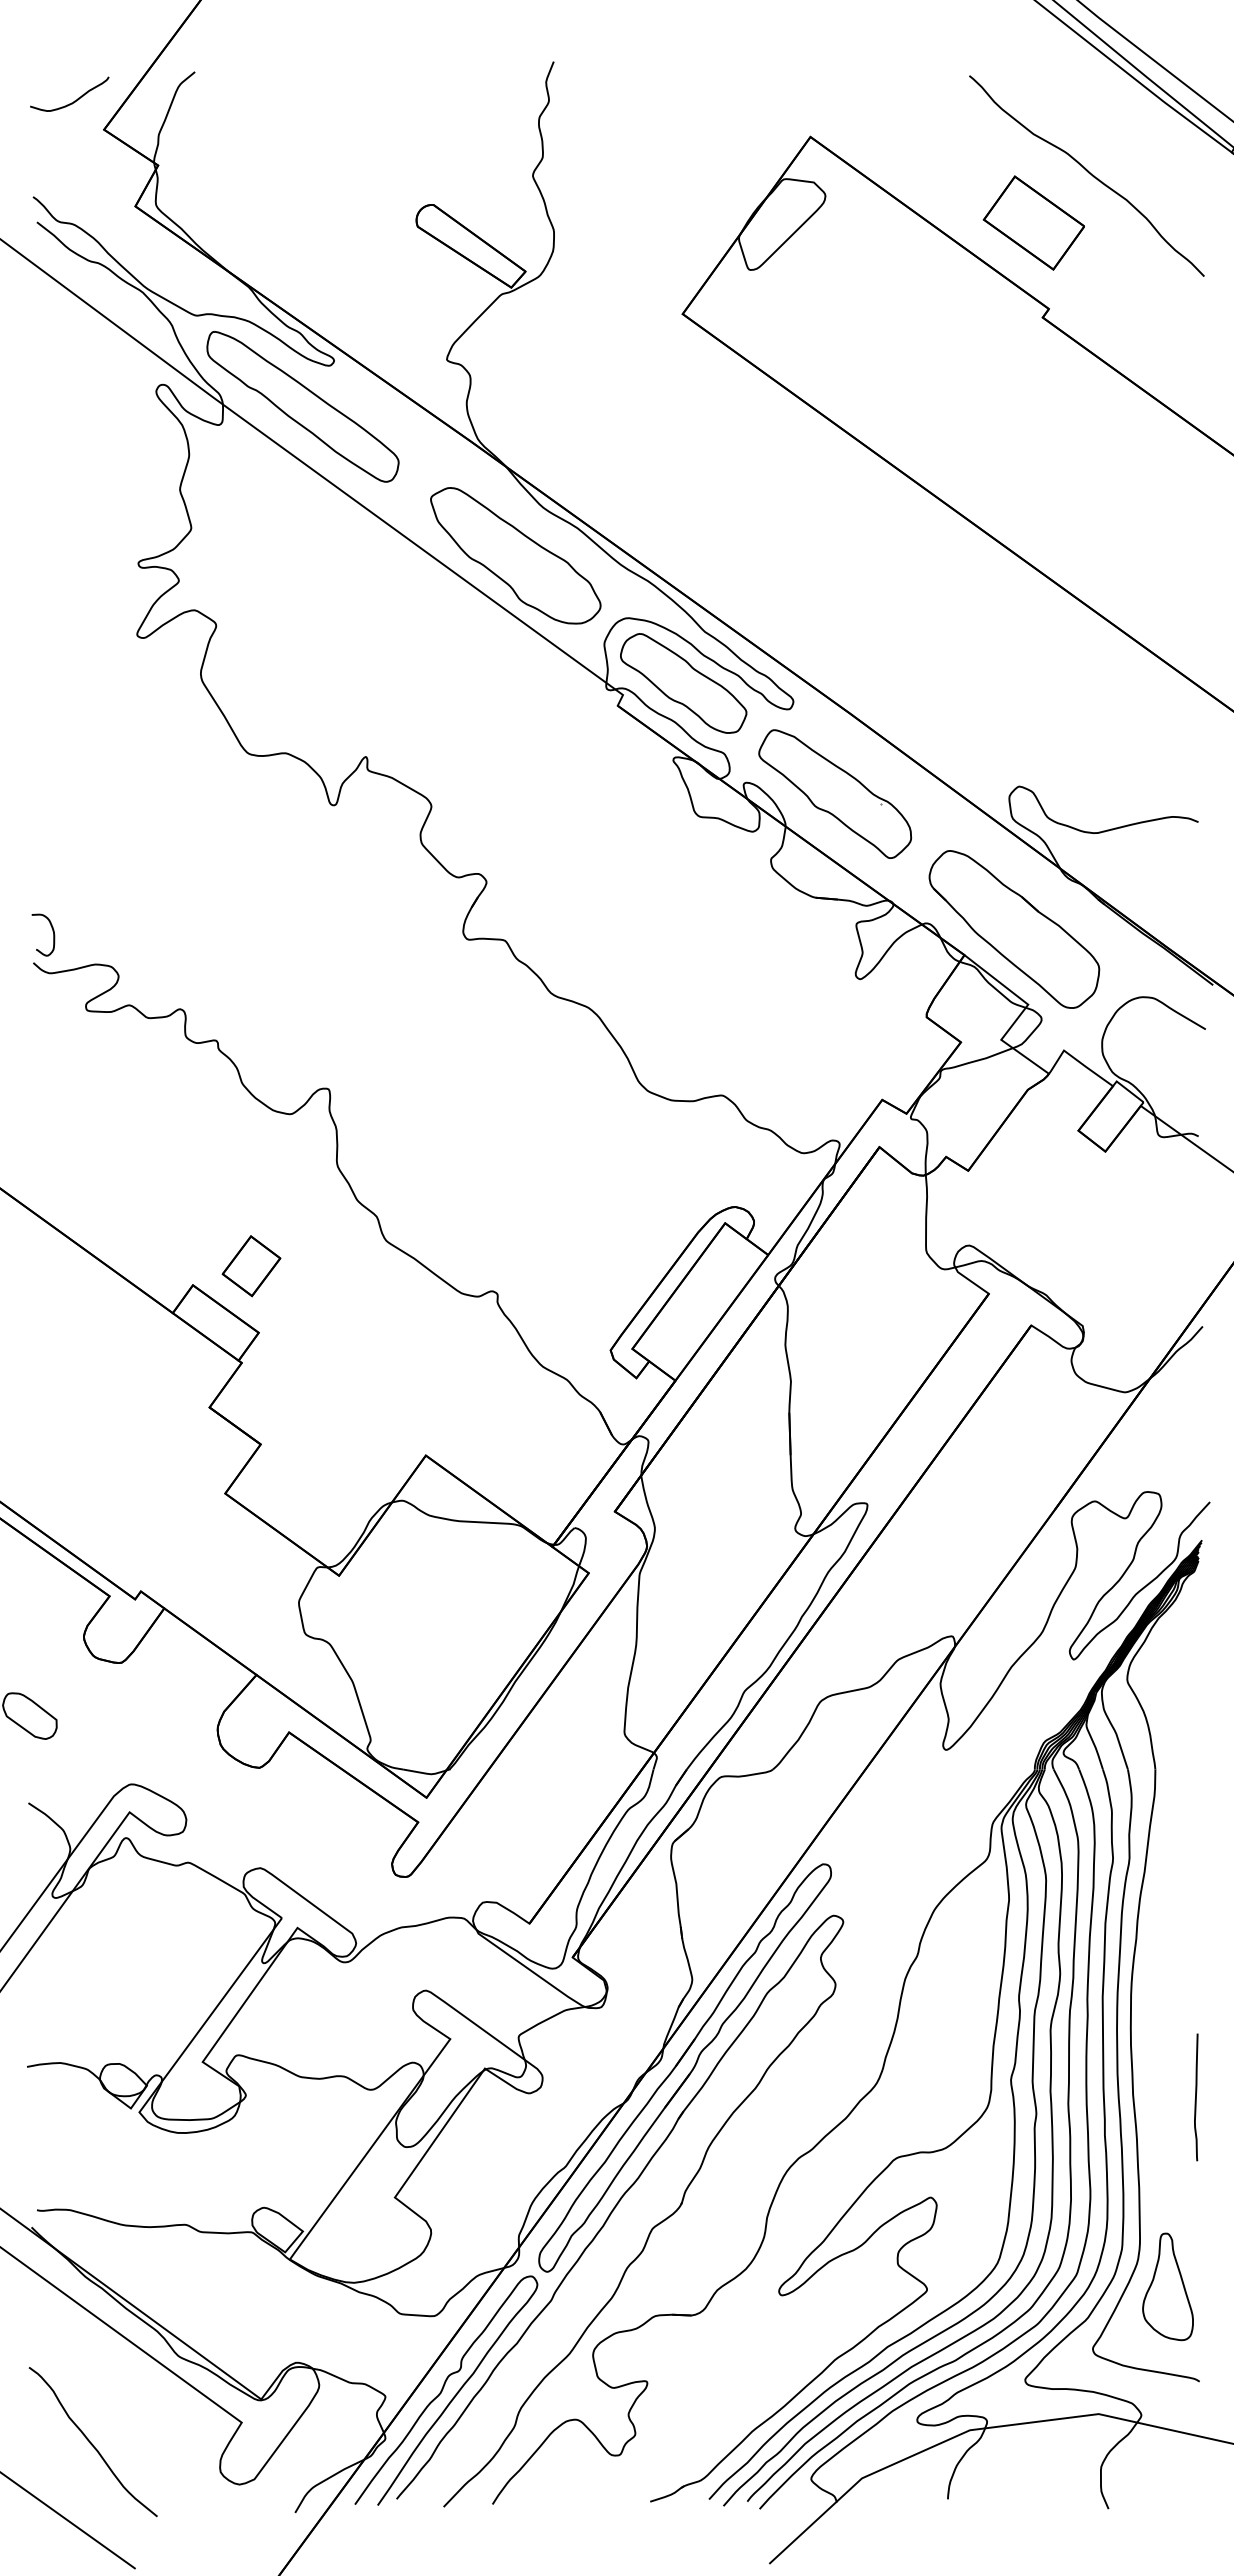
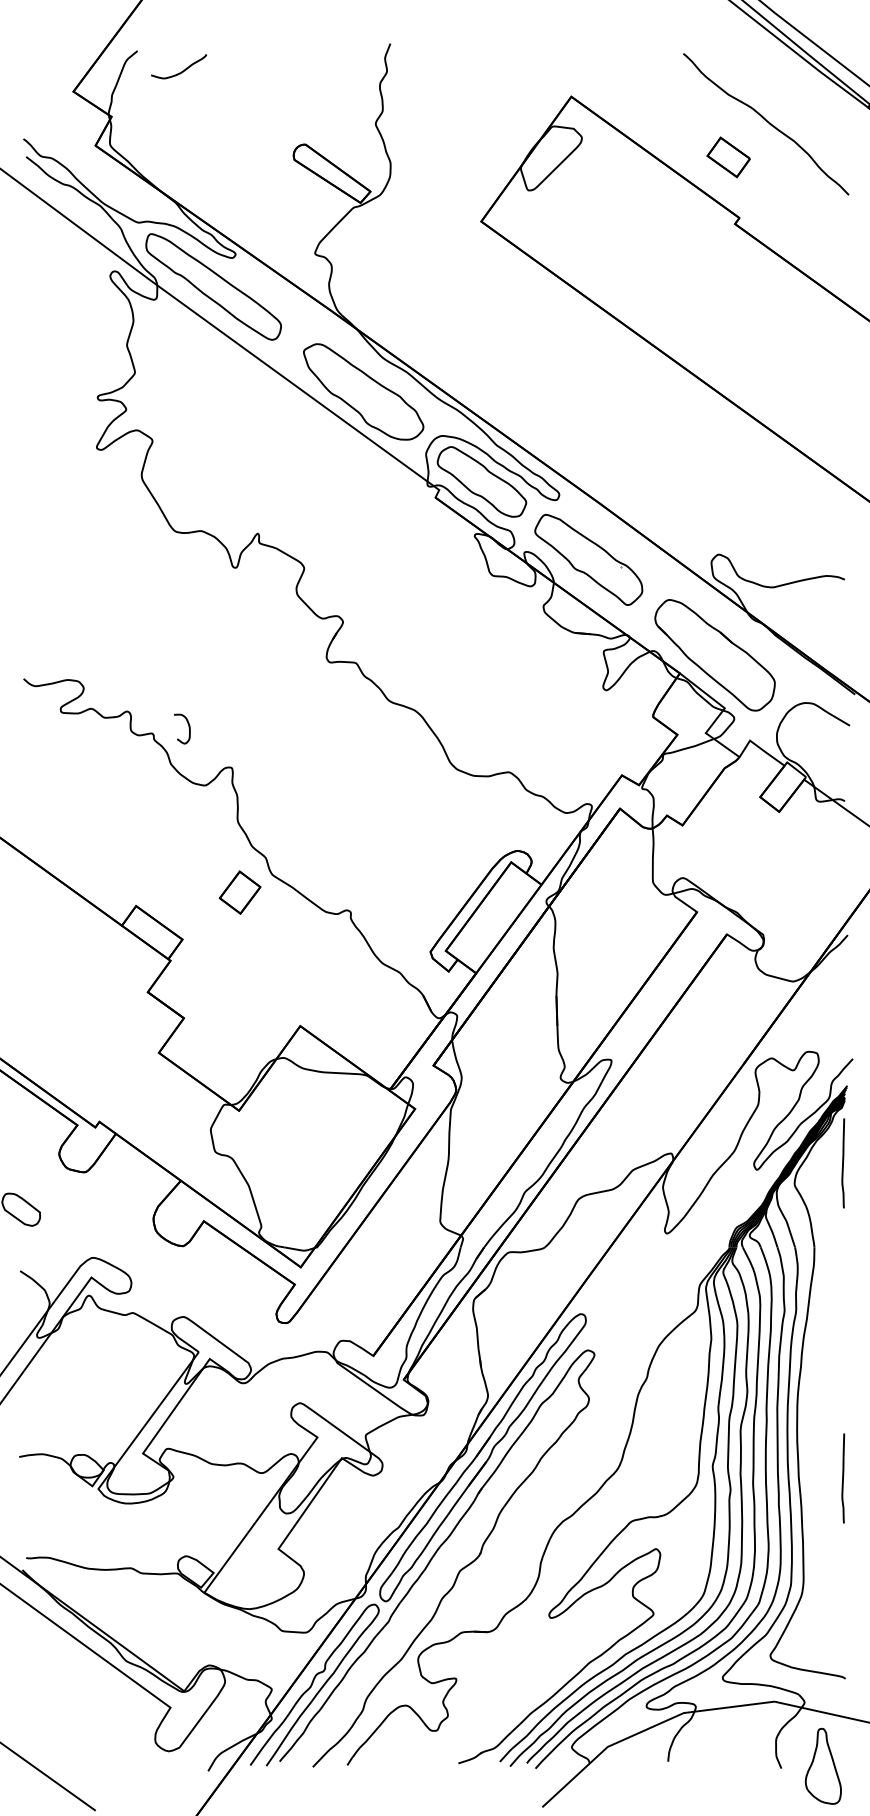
curve: (74, 100) -> (182, 71), moved
part: (1033, 222) -> (728, 157), size x0.6
curve: (52, 931) -> (188, 726), moved
part: (251, 1266) -> (240, 892), moved
curve: (1196, 1650) -> (843, 1163), added
part: (1167, 2286) -> (822, 1766), moved
curve: (91, 2442) -> (64, 1721), removed

